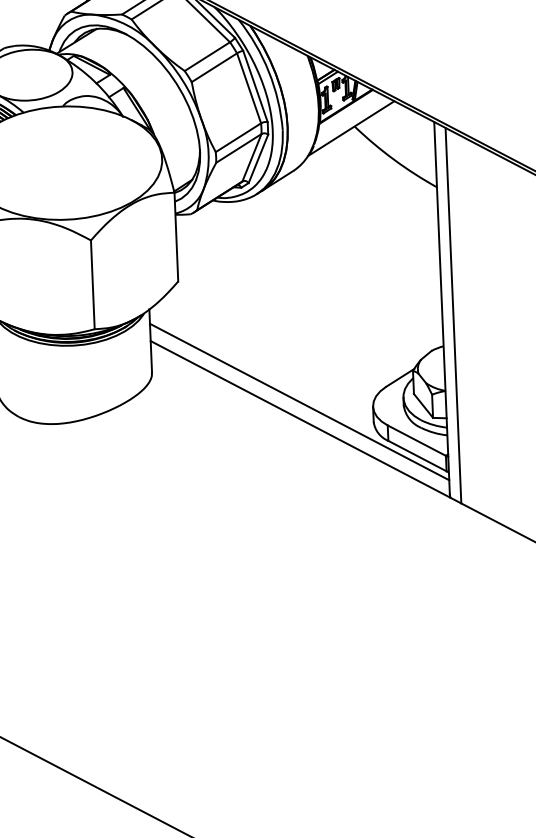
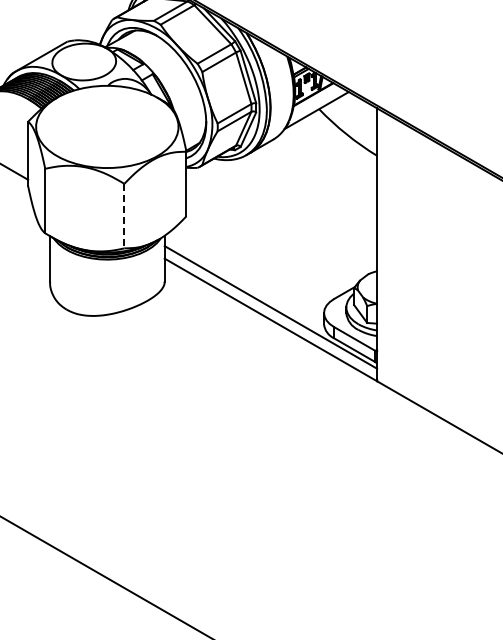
line: (92, 285) -> (124, 216), solid -> dashed
line: (453, 315) -> (385, 249), removed

